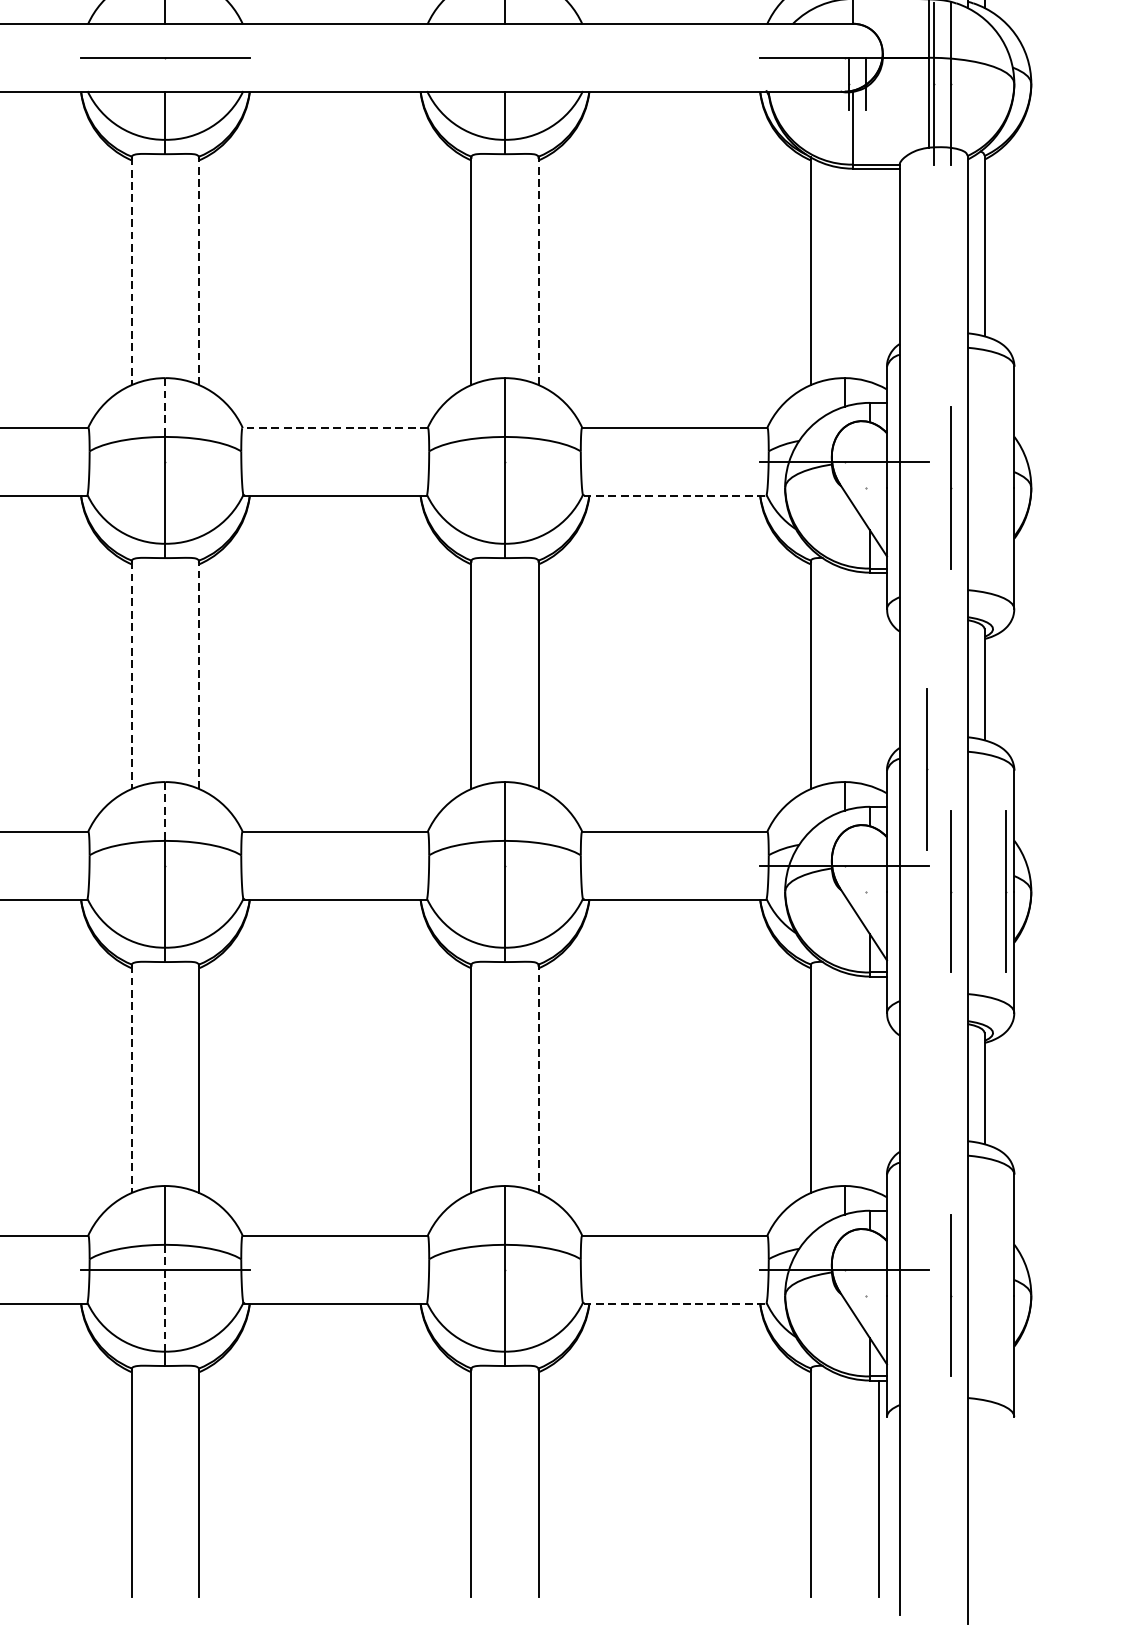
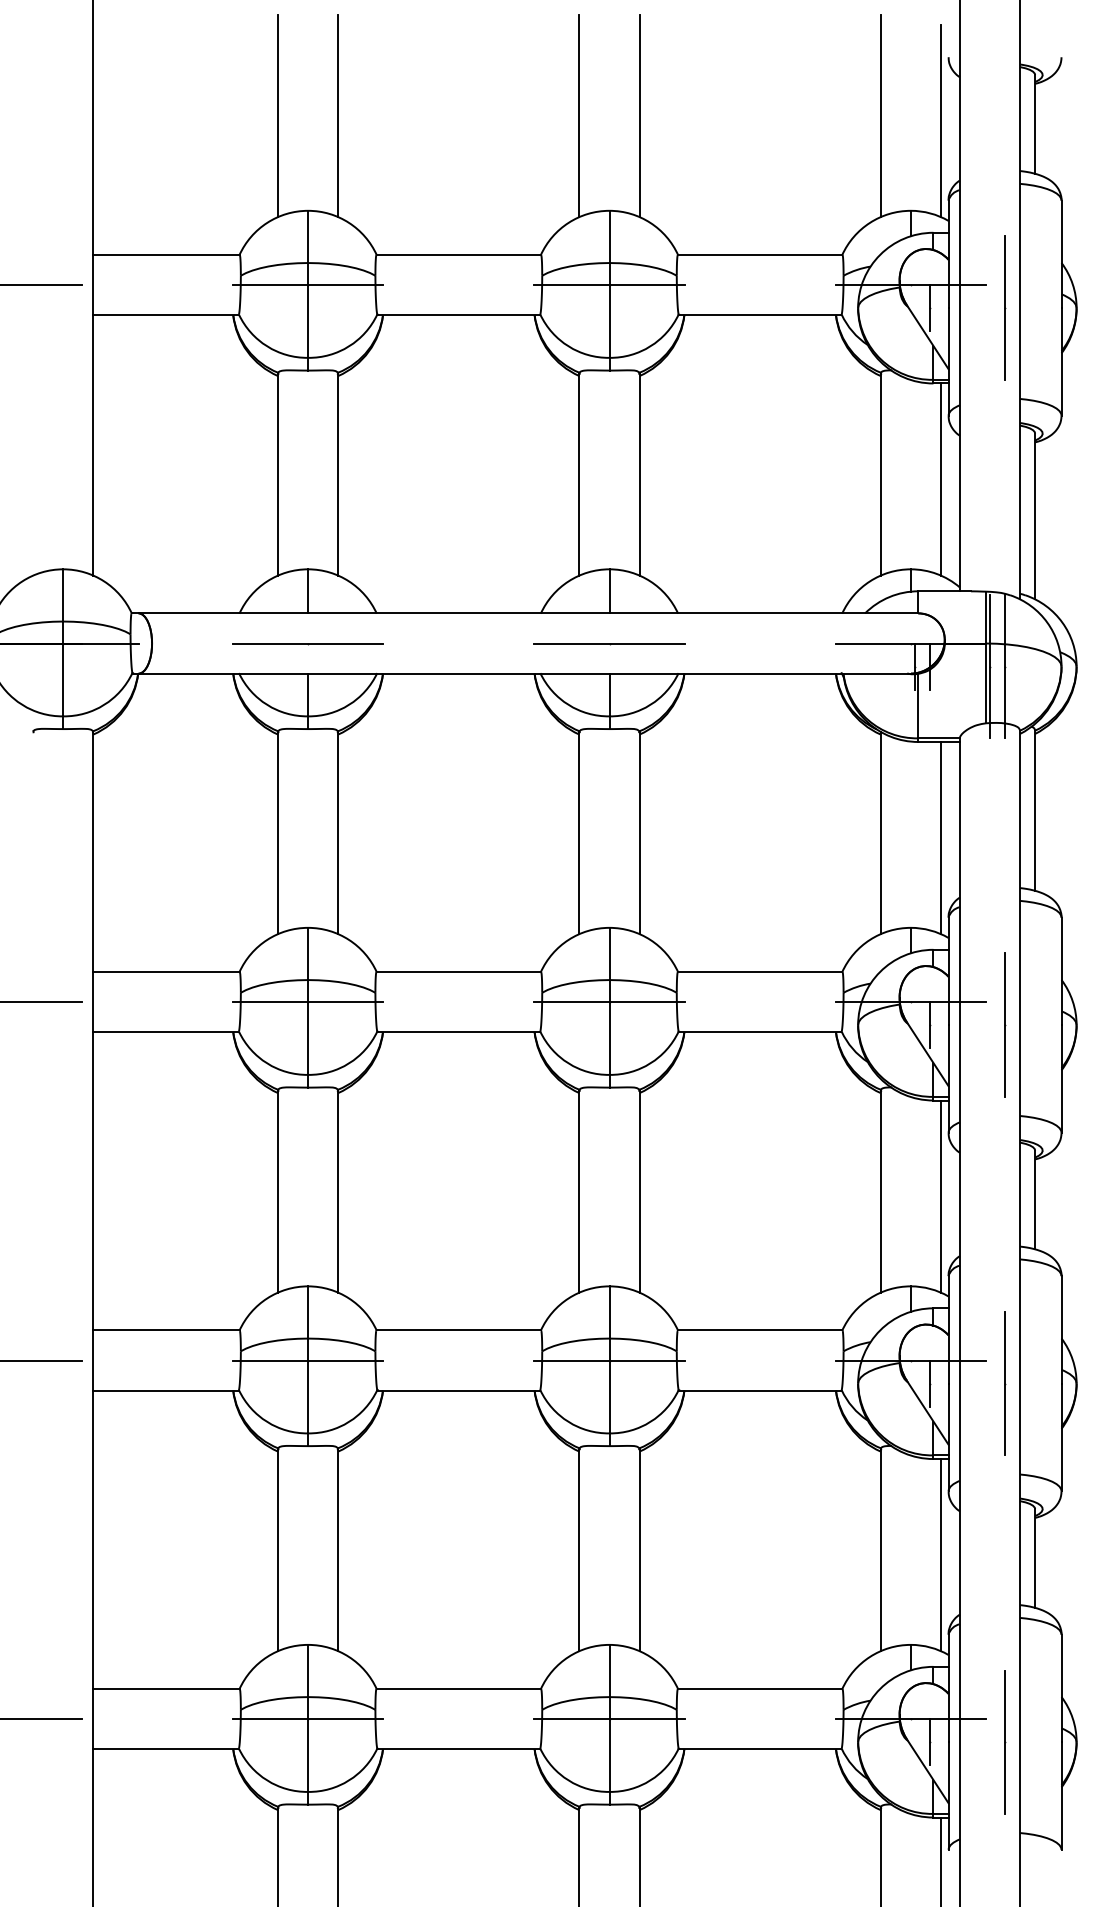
line: (505, 58) -> (609, 644), added
line: (199, 270) -> (338, 832), dashed -> solid
line: (538, 270) -> (639, 832), dashed -> solid
line: (132, 271) -> (278, 833), dashed -> solid
line: (879, 276) -> (941, 837), added
line: (165, 408) -> (308, 954), dashed -> solid
line: (334, 427) -> (458, 971), dashed -> solid
line: (164, 462) -> (307, 1002), added
line: (505, 462) -> (609, 1002), added
line: (865, 488) -> (929, 1025), added
line: (675, 496) -> (760, 1032), dashed -> solid
line: (132, 675) -> (278, 1191), dashed -> solid
line: (199, 675) -> (338, 1191), dashed -> solid
line: (879, 680) -> (941, 1196), added
line: (927, 769) -> (984, 1275), removed
line: (165, 811) -> (308, 1312), dashed -> solid
line: (164, 865) -> (307, 1360), added
line: (505, 865) -> (609, 1360), added
line: (865, 891) -> (929, 1383), added
line: (1006, 891) -> (1054, 1383), removed
line: (538, 1078) -> (639, 1549), dashed -> solid
line: (132, 1079) -> (278, 1550), dashed -> solid
line: (879, 1085) -> (941, 1555), added
line: (505, 1270) -> (609, 1719), added
line: (865, 1295) -> (929, 1742), added
line: (165, 1299) -> (308, 1745), dashed -> solid
line: (675, 1303) -> (760, 1749), dashed -> solid

